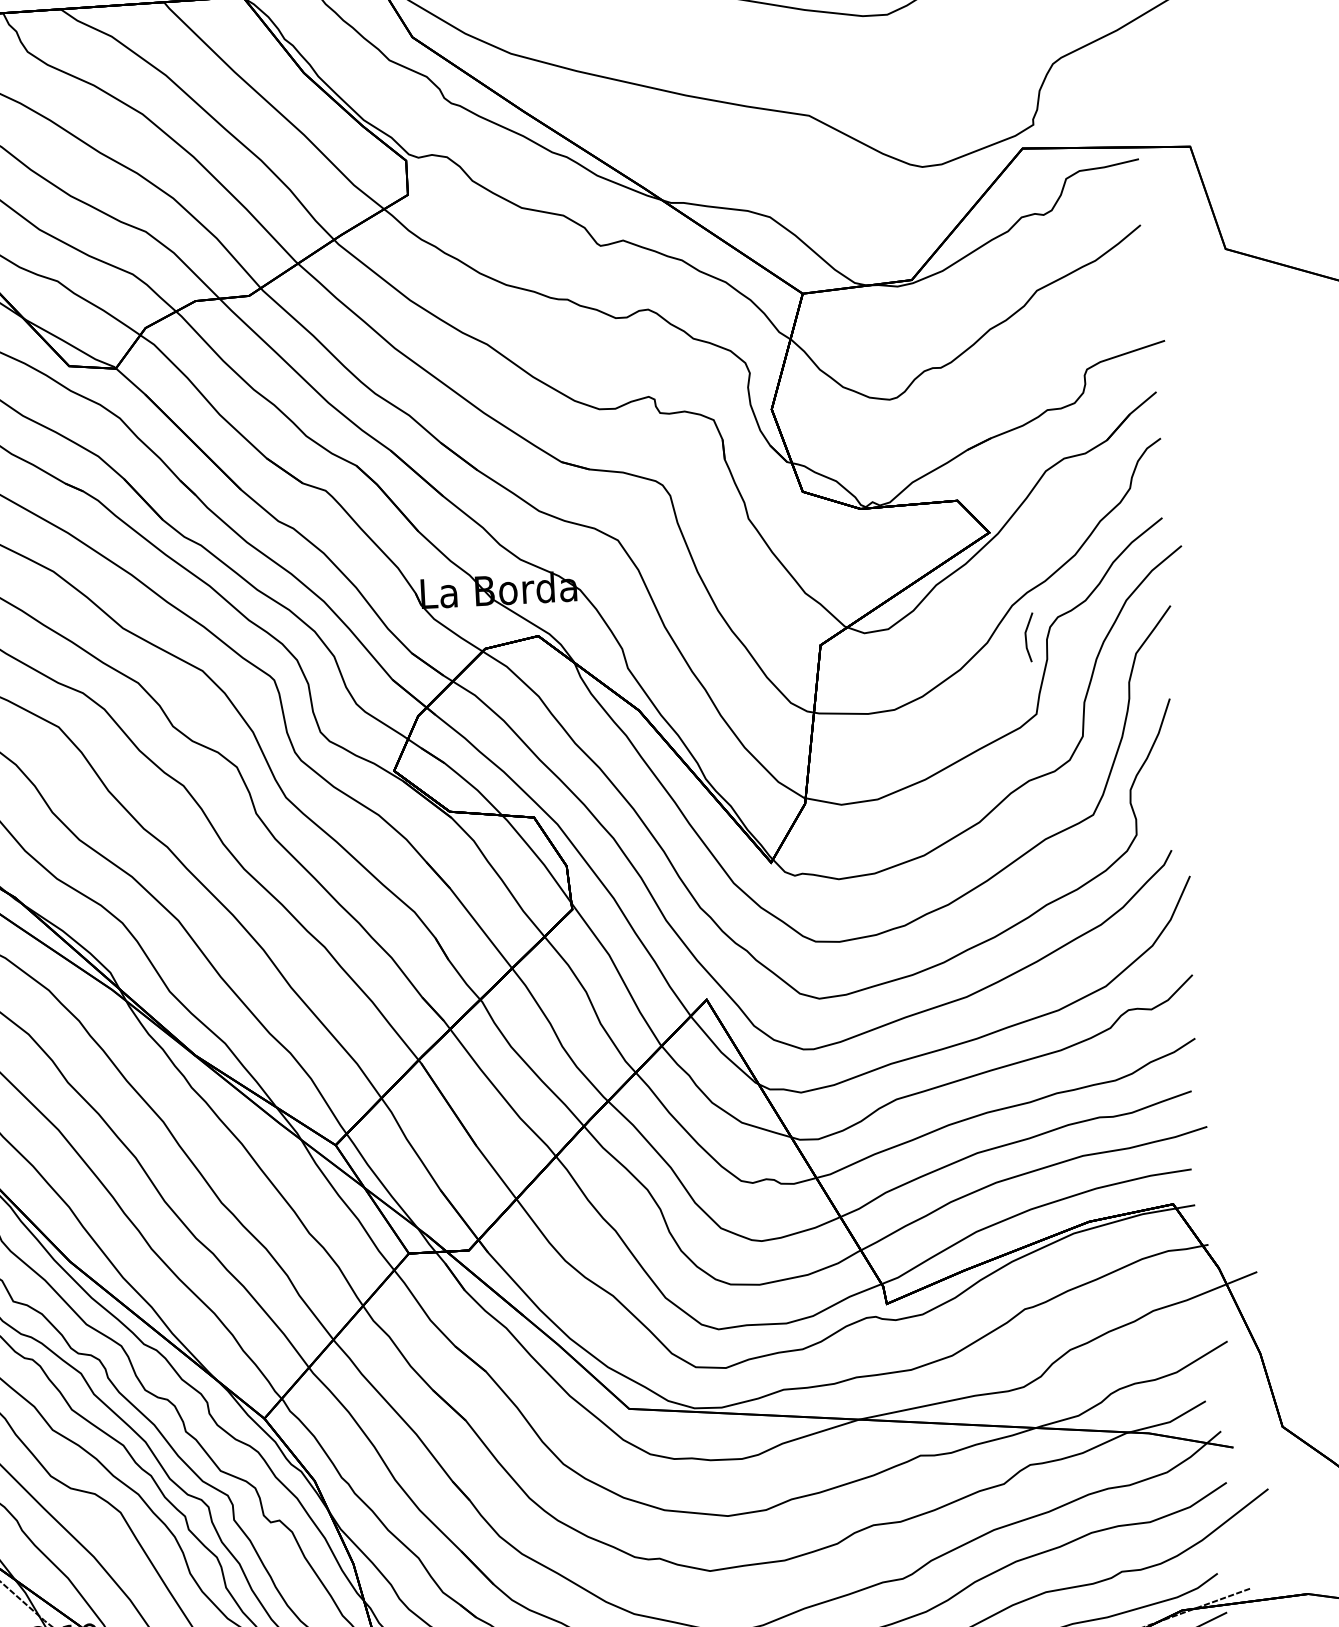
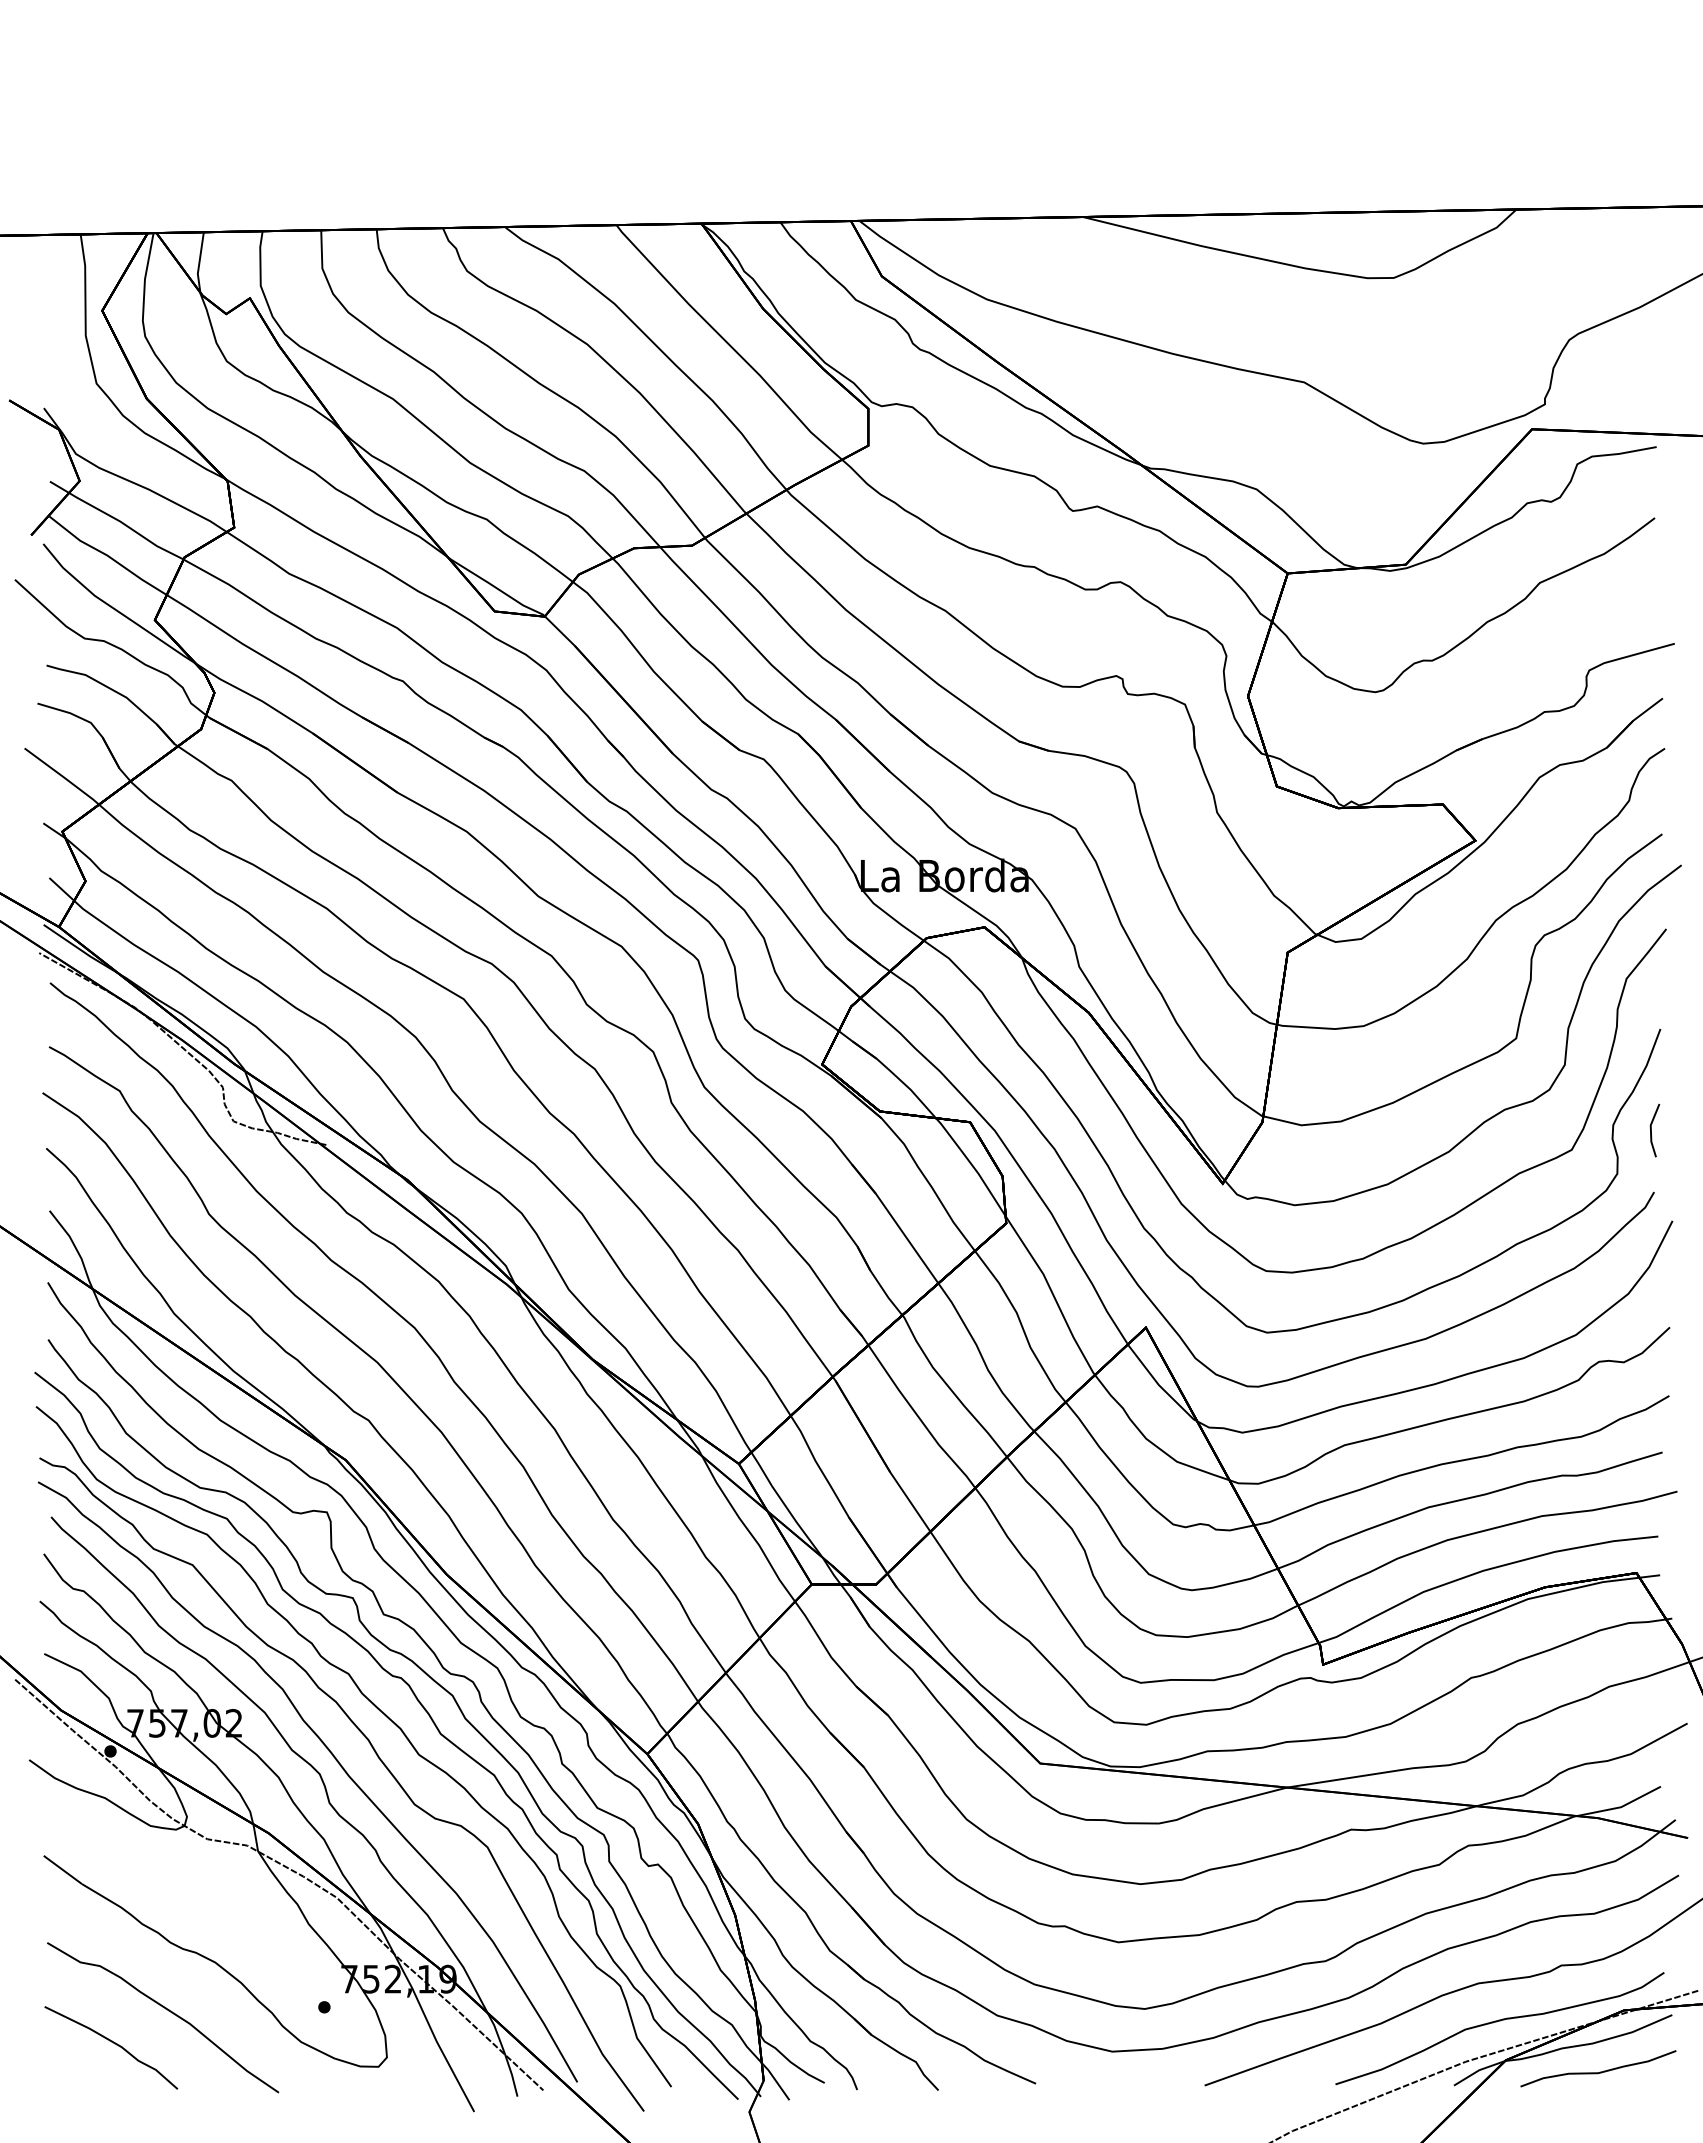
line: (1026, 637) -> (1651, 1130), moved

